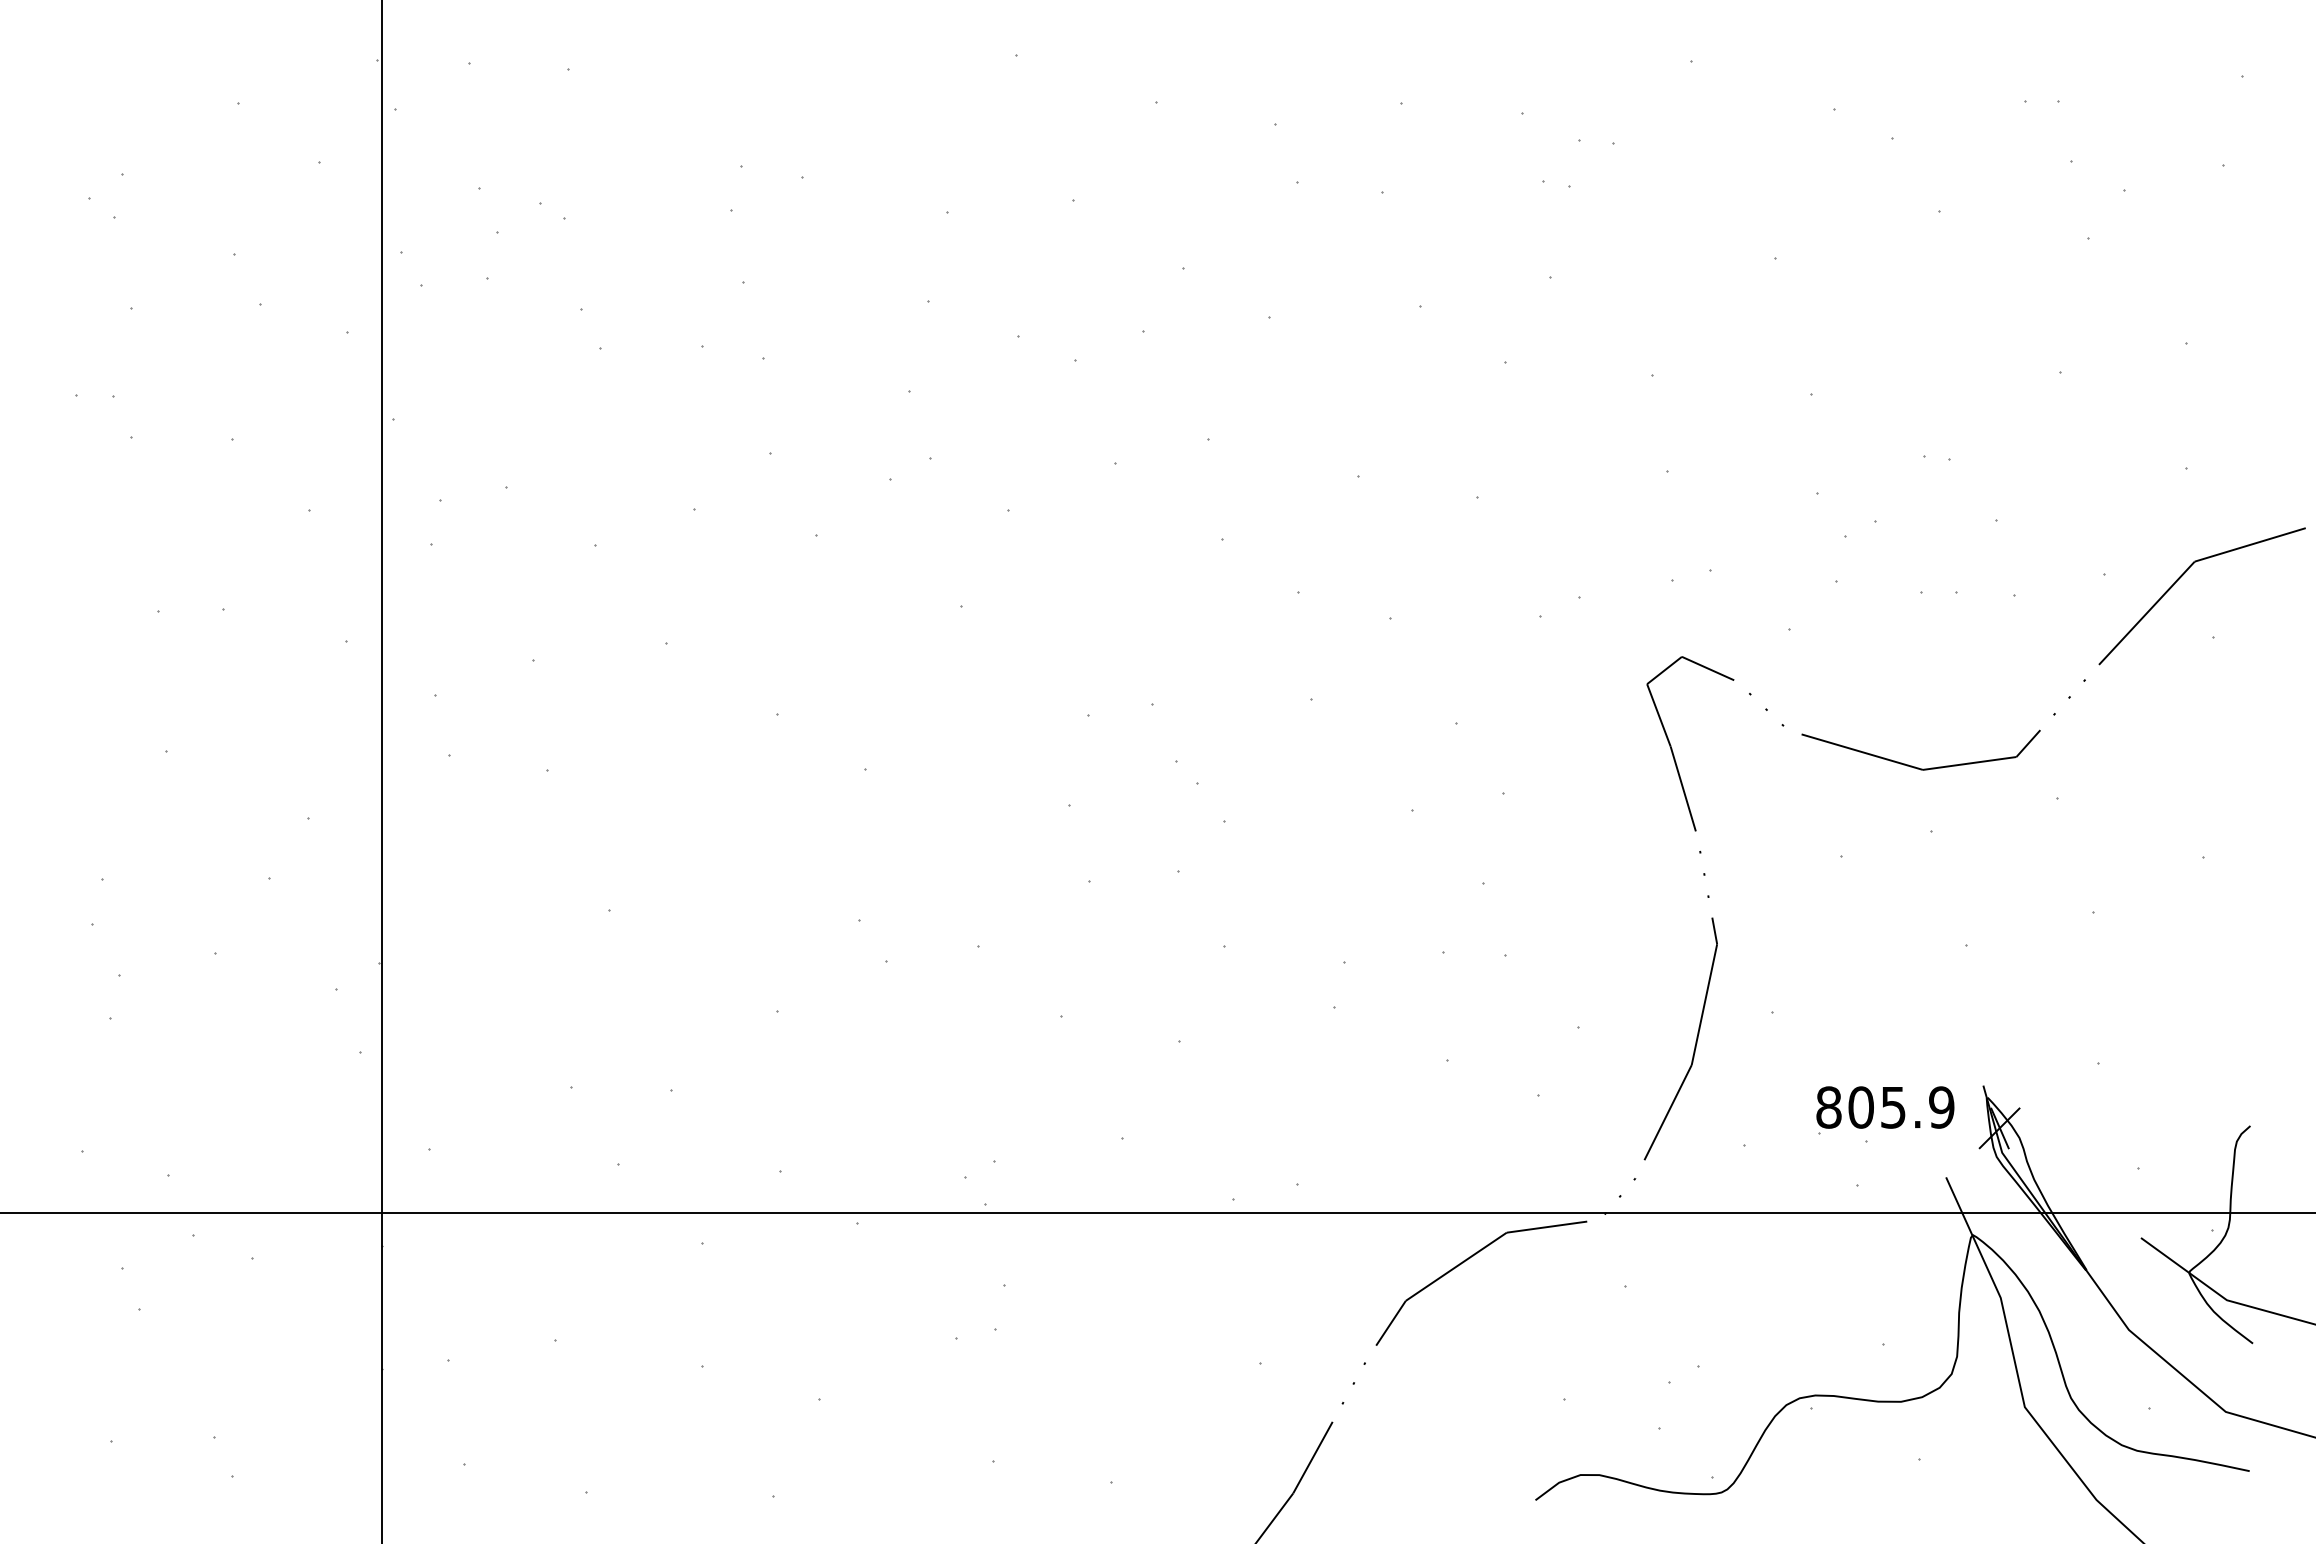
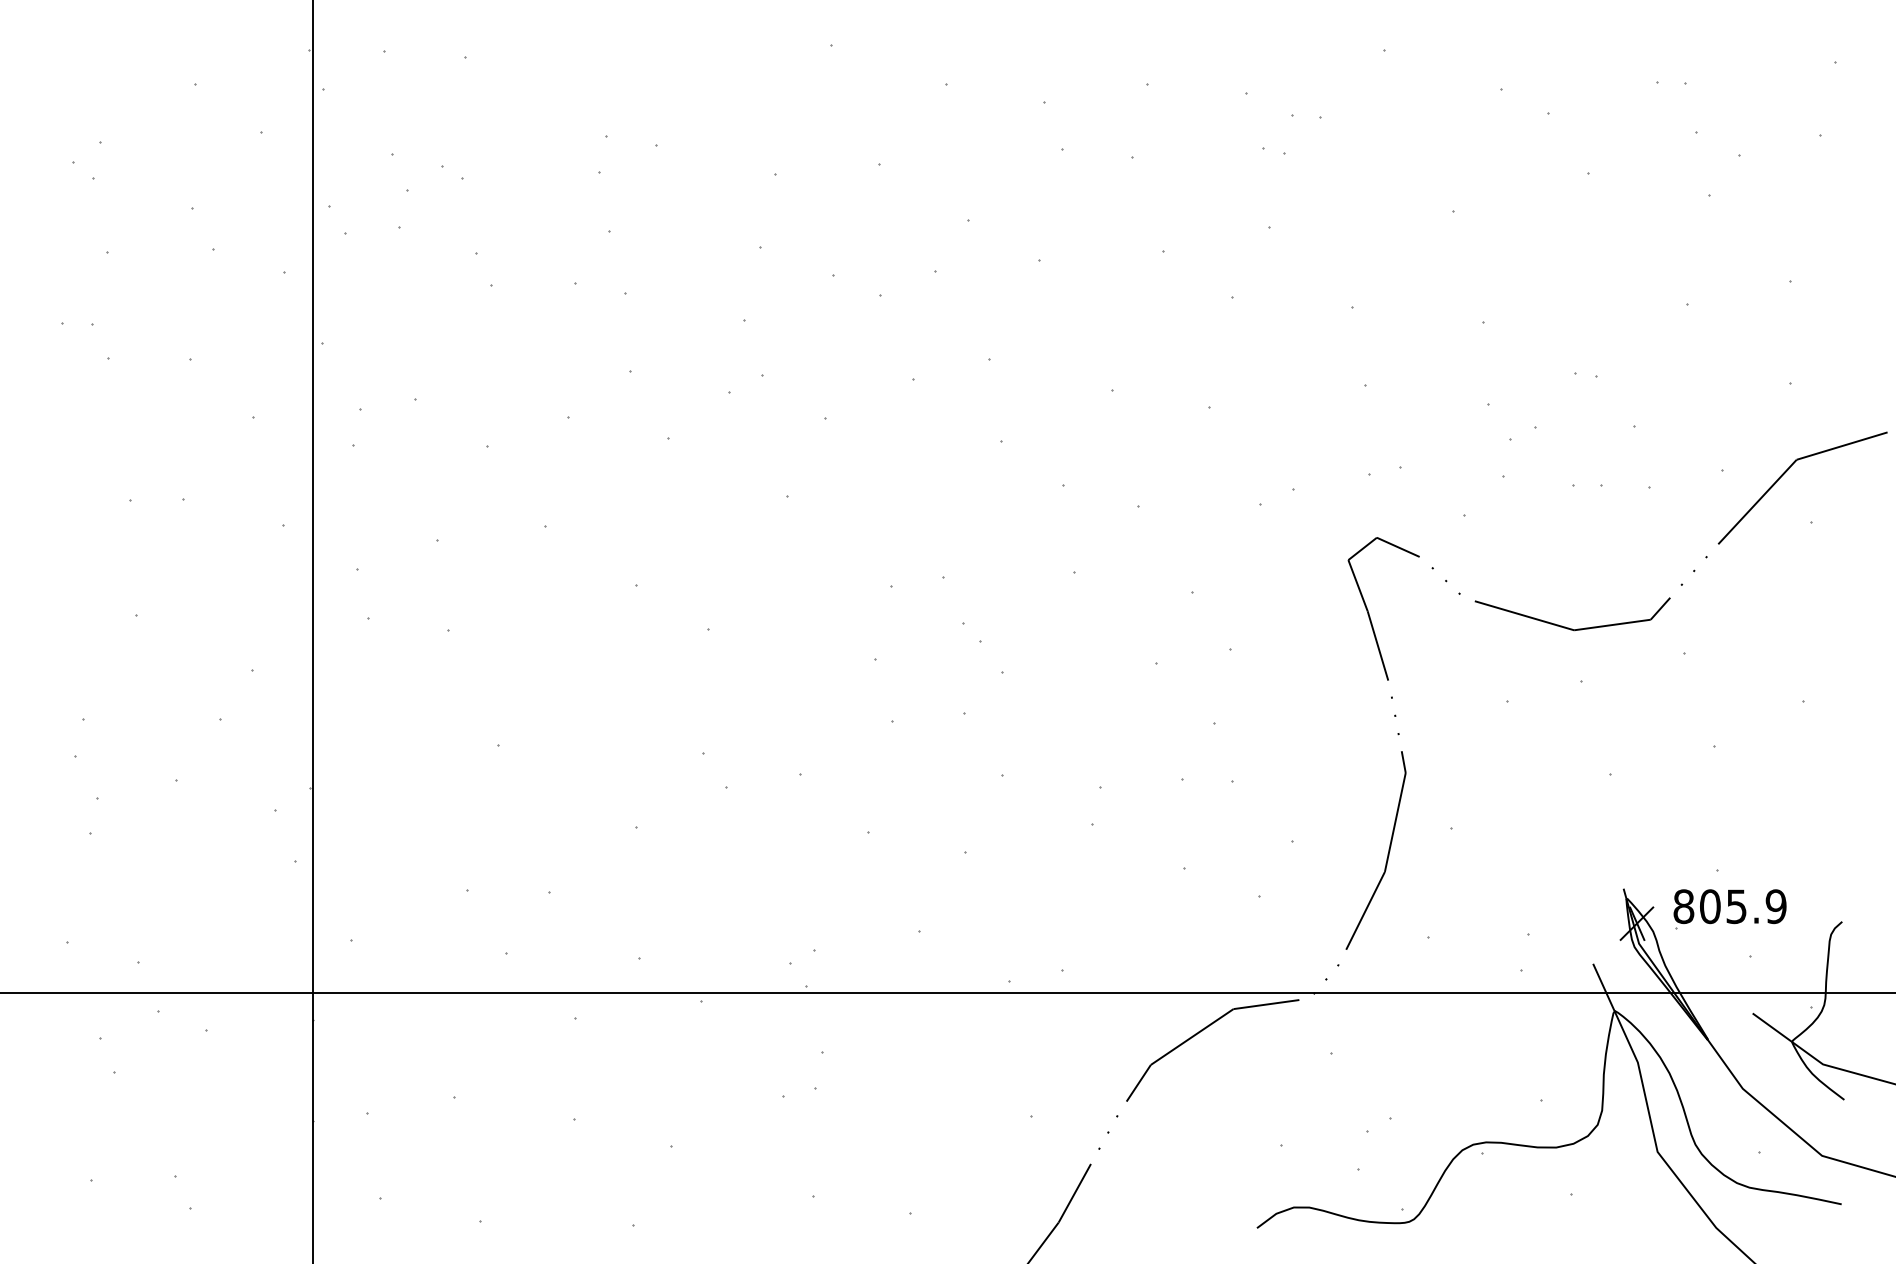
part: (1885, 1110) -> (1730, 909), moved

